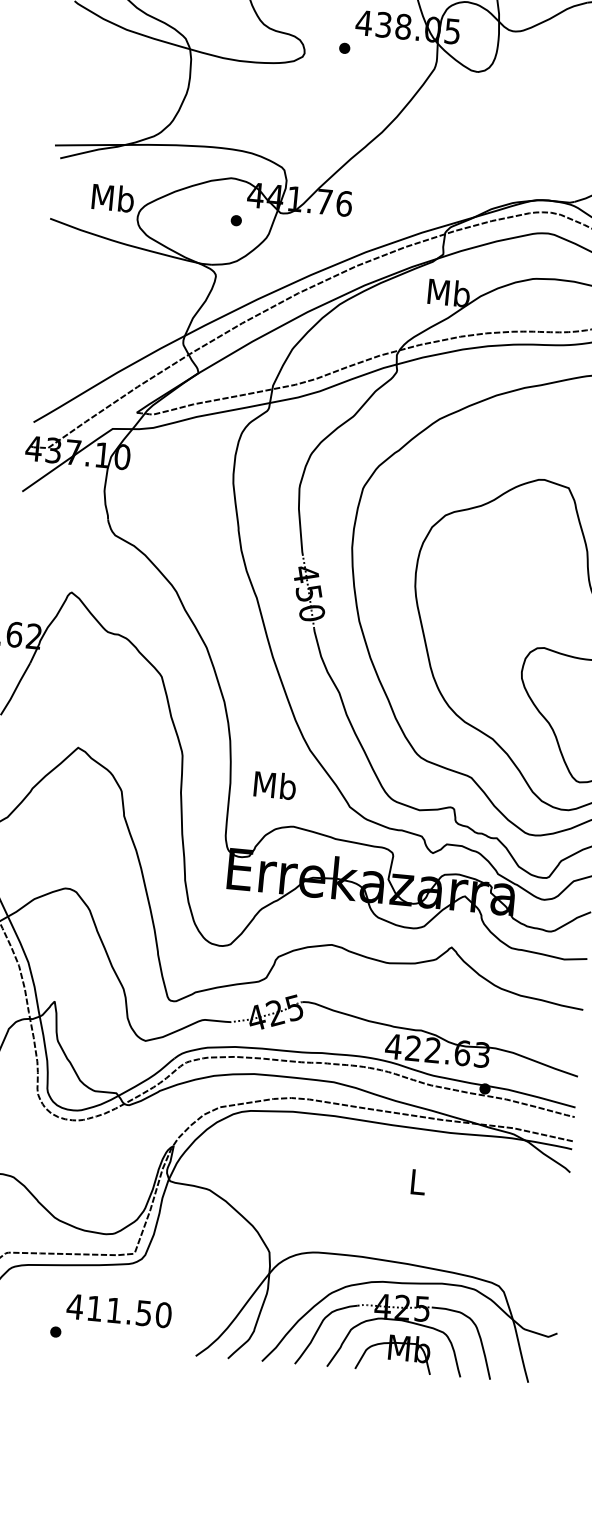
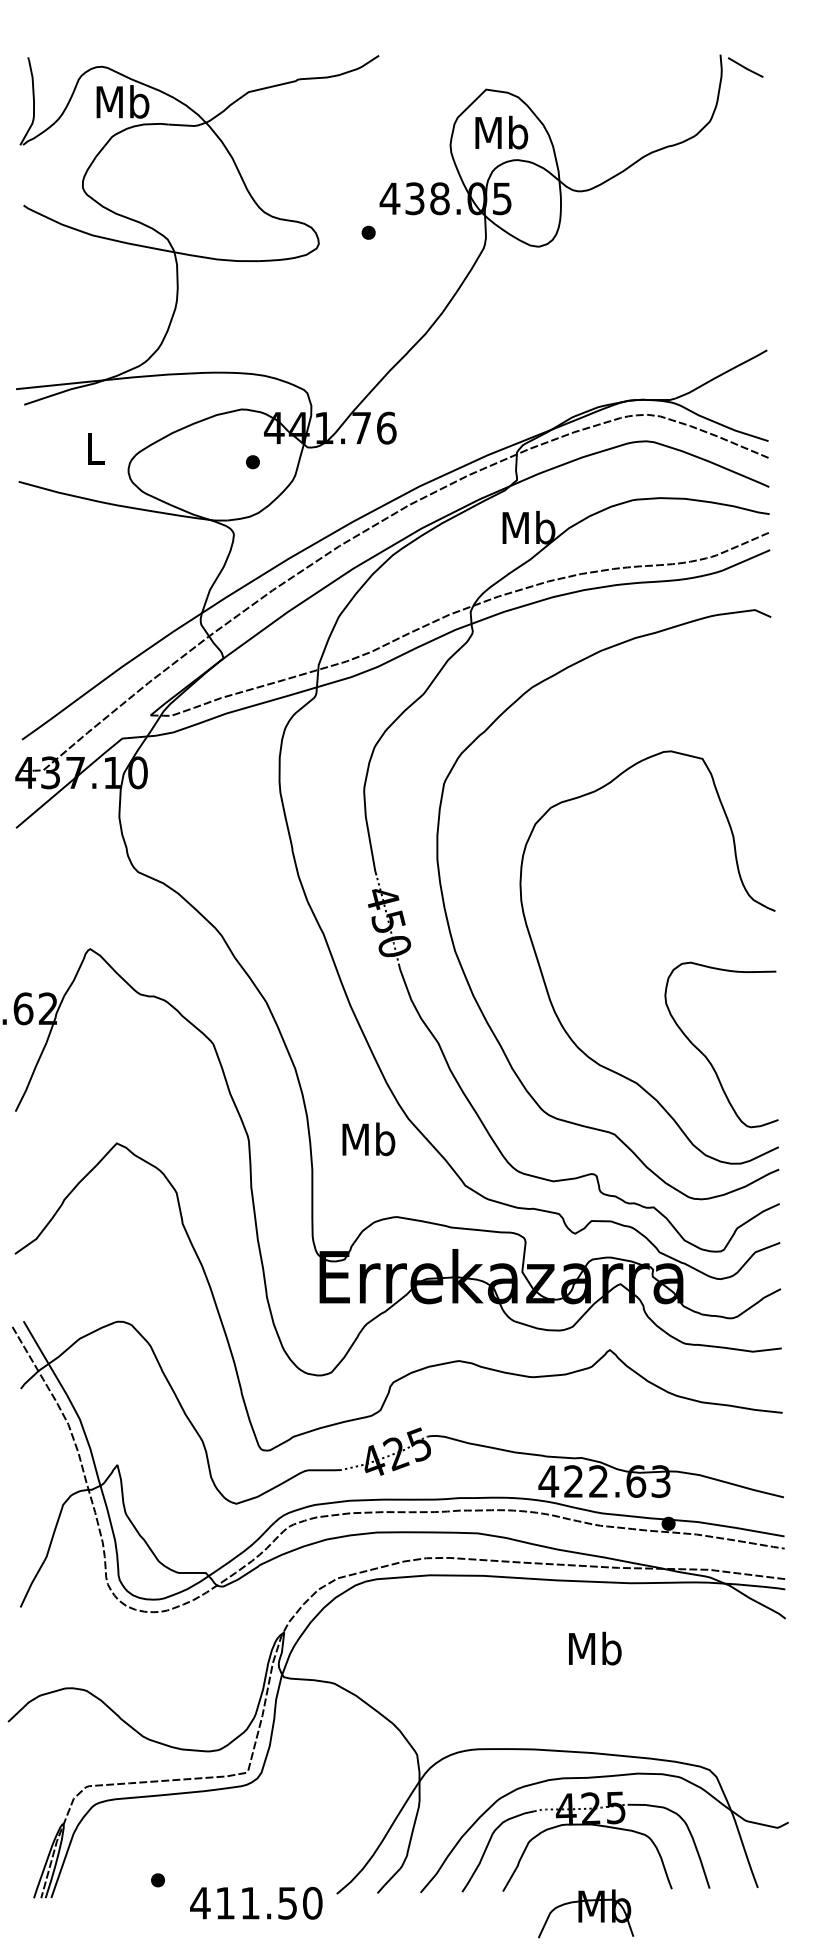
text: (113, 198) -> (95, 448), Mb -> L
text: (274, 785) -> (368, 1139), moved
text: (418, 1181) -> (595, 1648), L -> Mb
text: (119, 1310) -> (256, 1902), moved
part: (394, 1353) -> (586, 1913), moved

